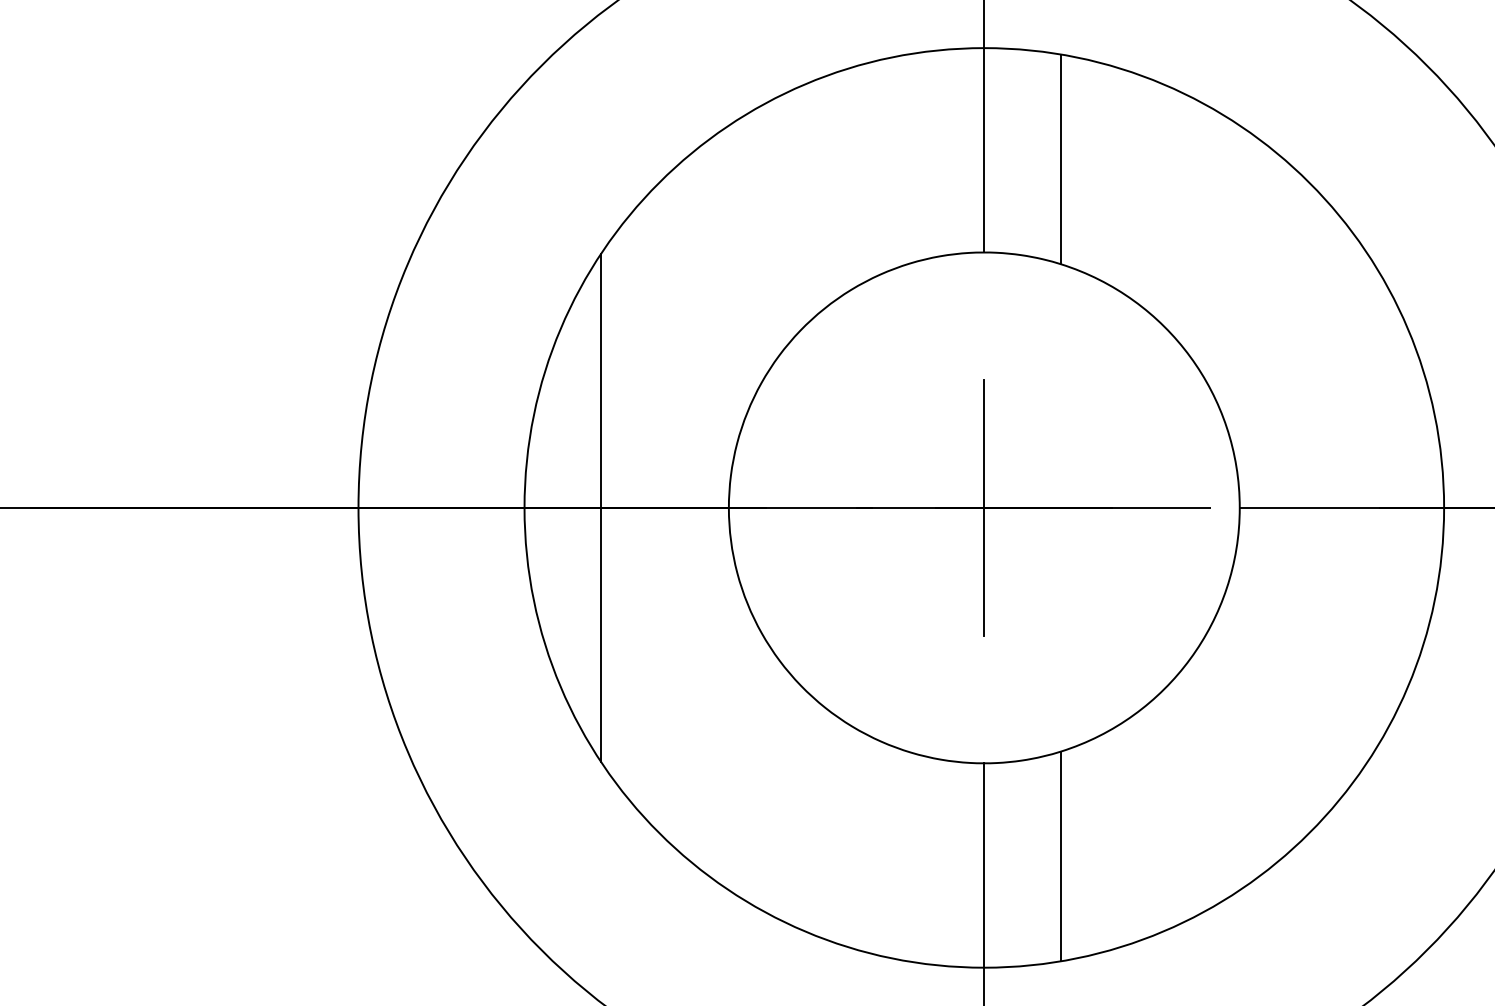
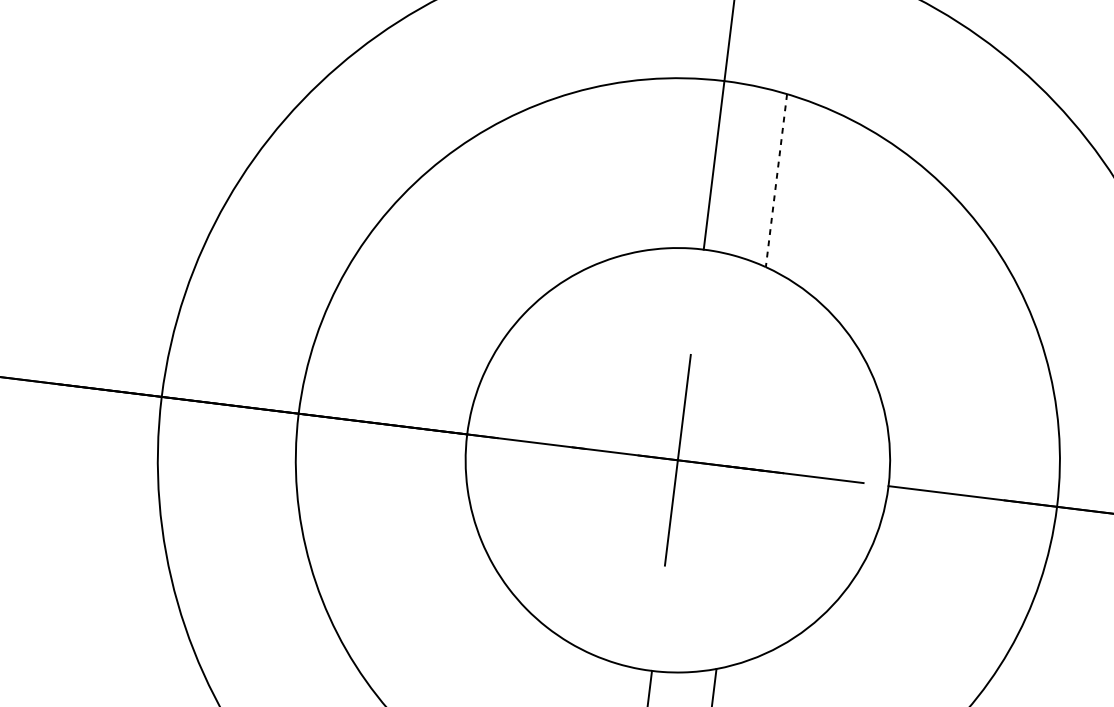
line: (1061, 159) -> (776, 180), solid -> dashed
line: (601, 507) -> (362, 421), removed

